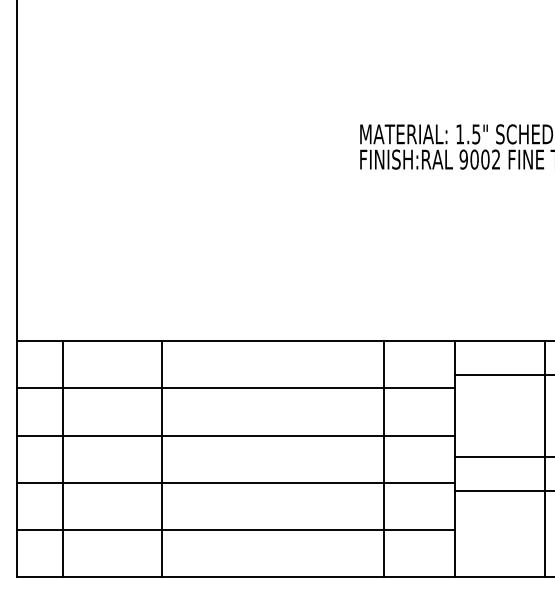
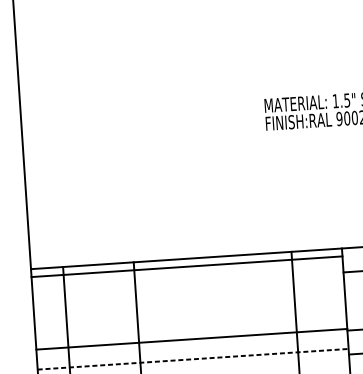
line: (236, 388) -> (187, 266), moved
line: (236, 435) -> (191, 339), moved
line: (236, 482) -> (193, 359), solid -> dashed

